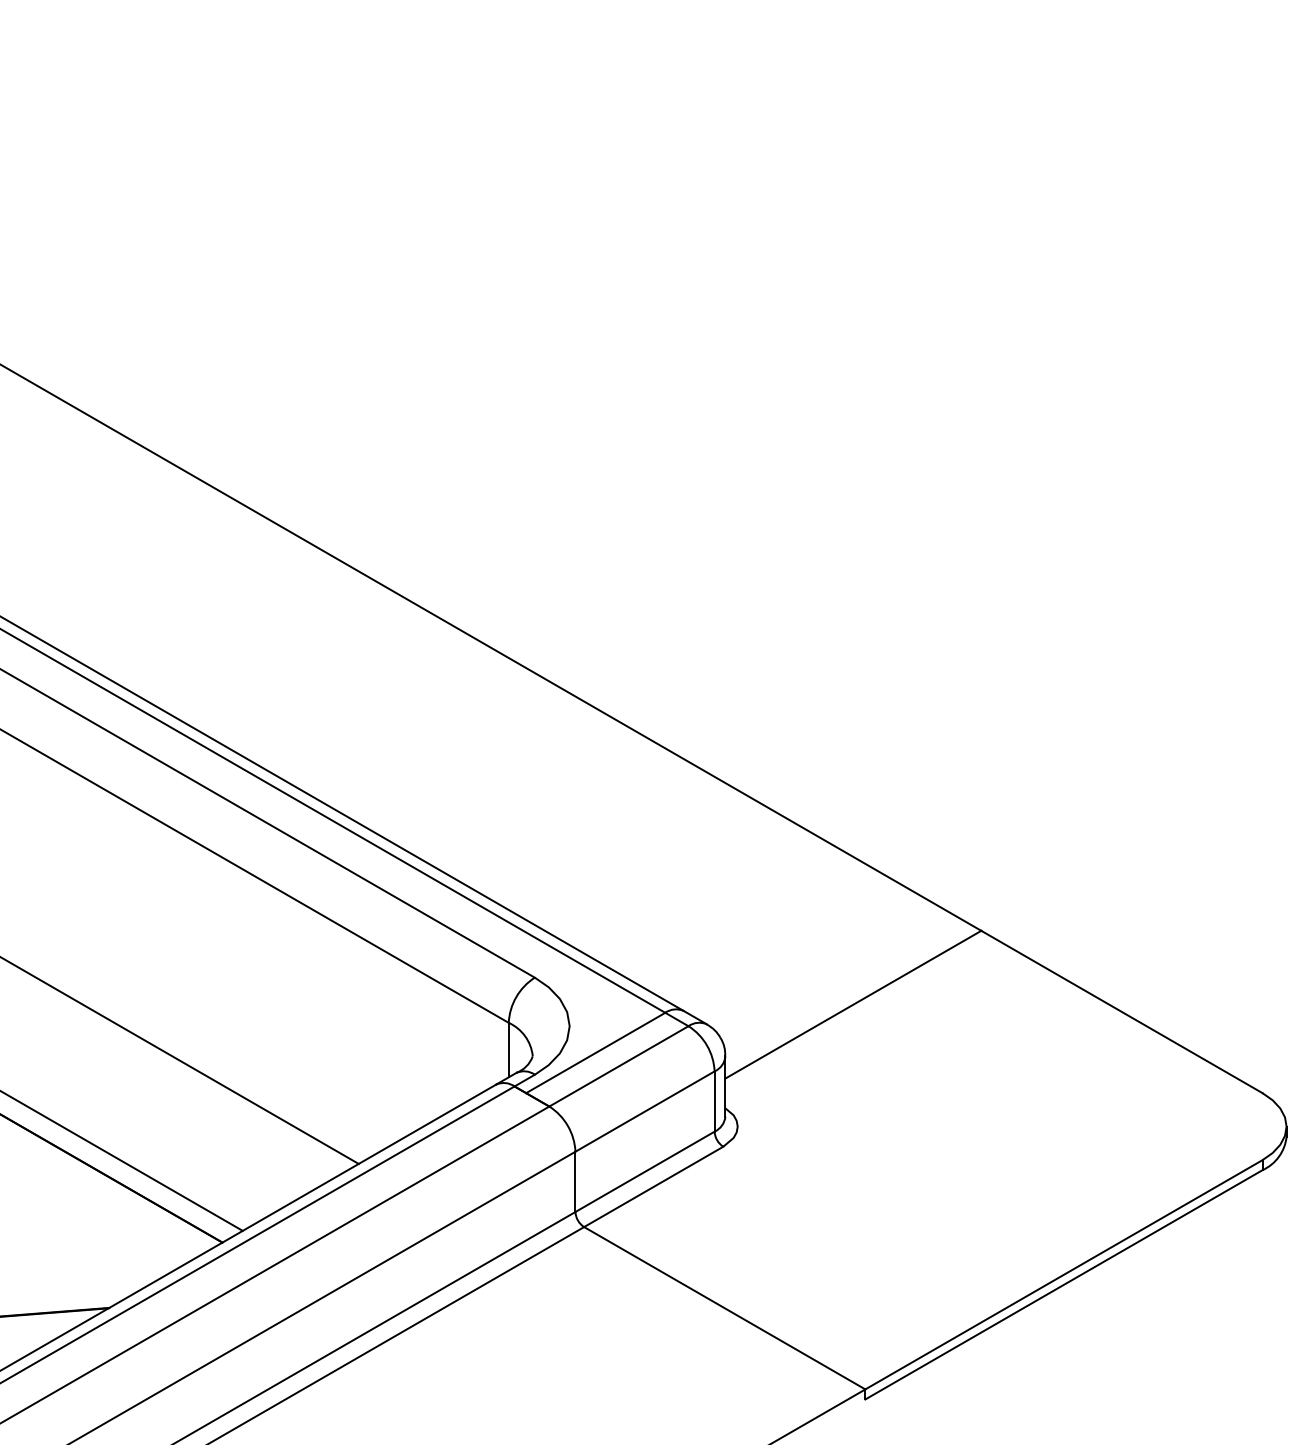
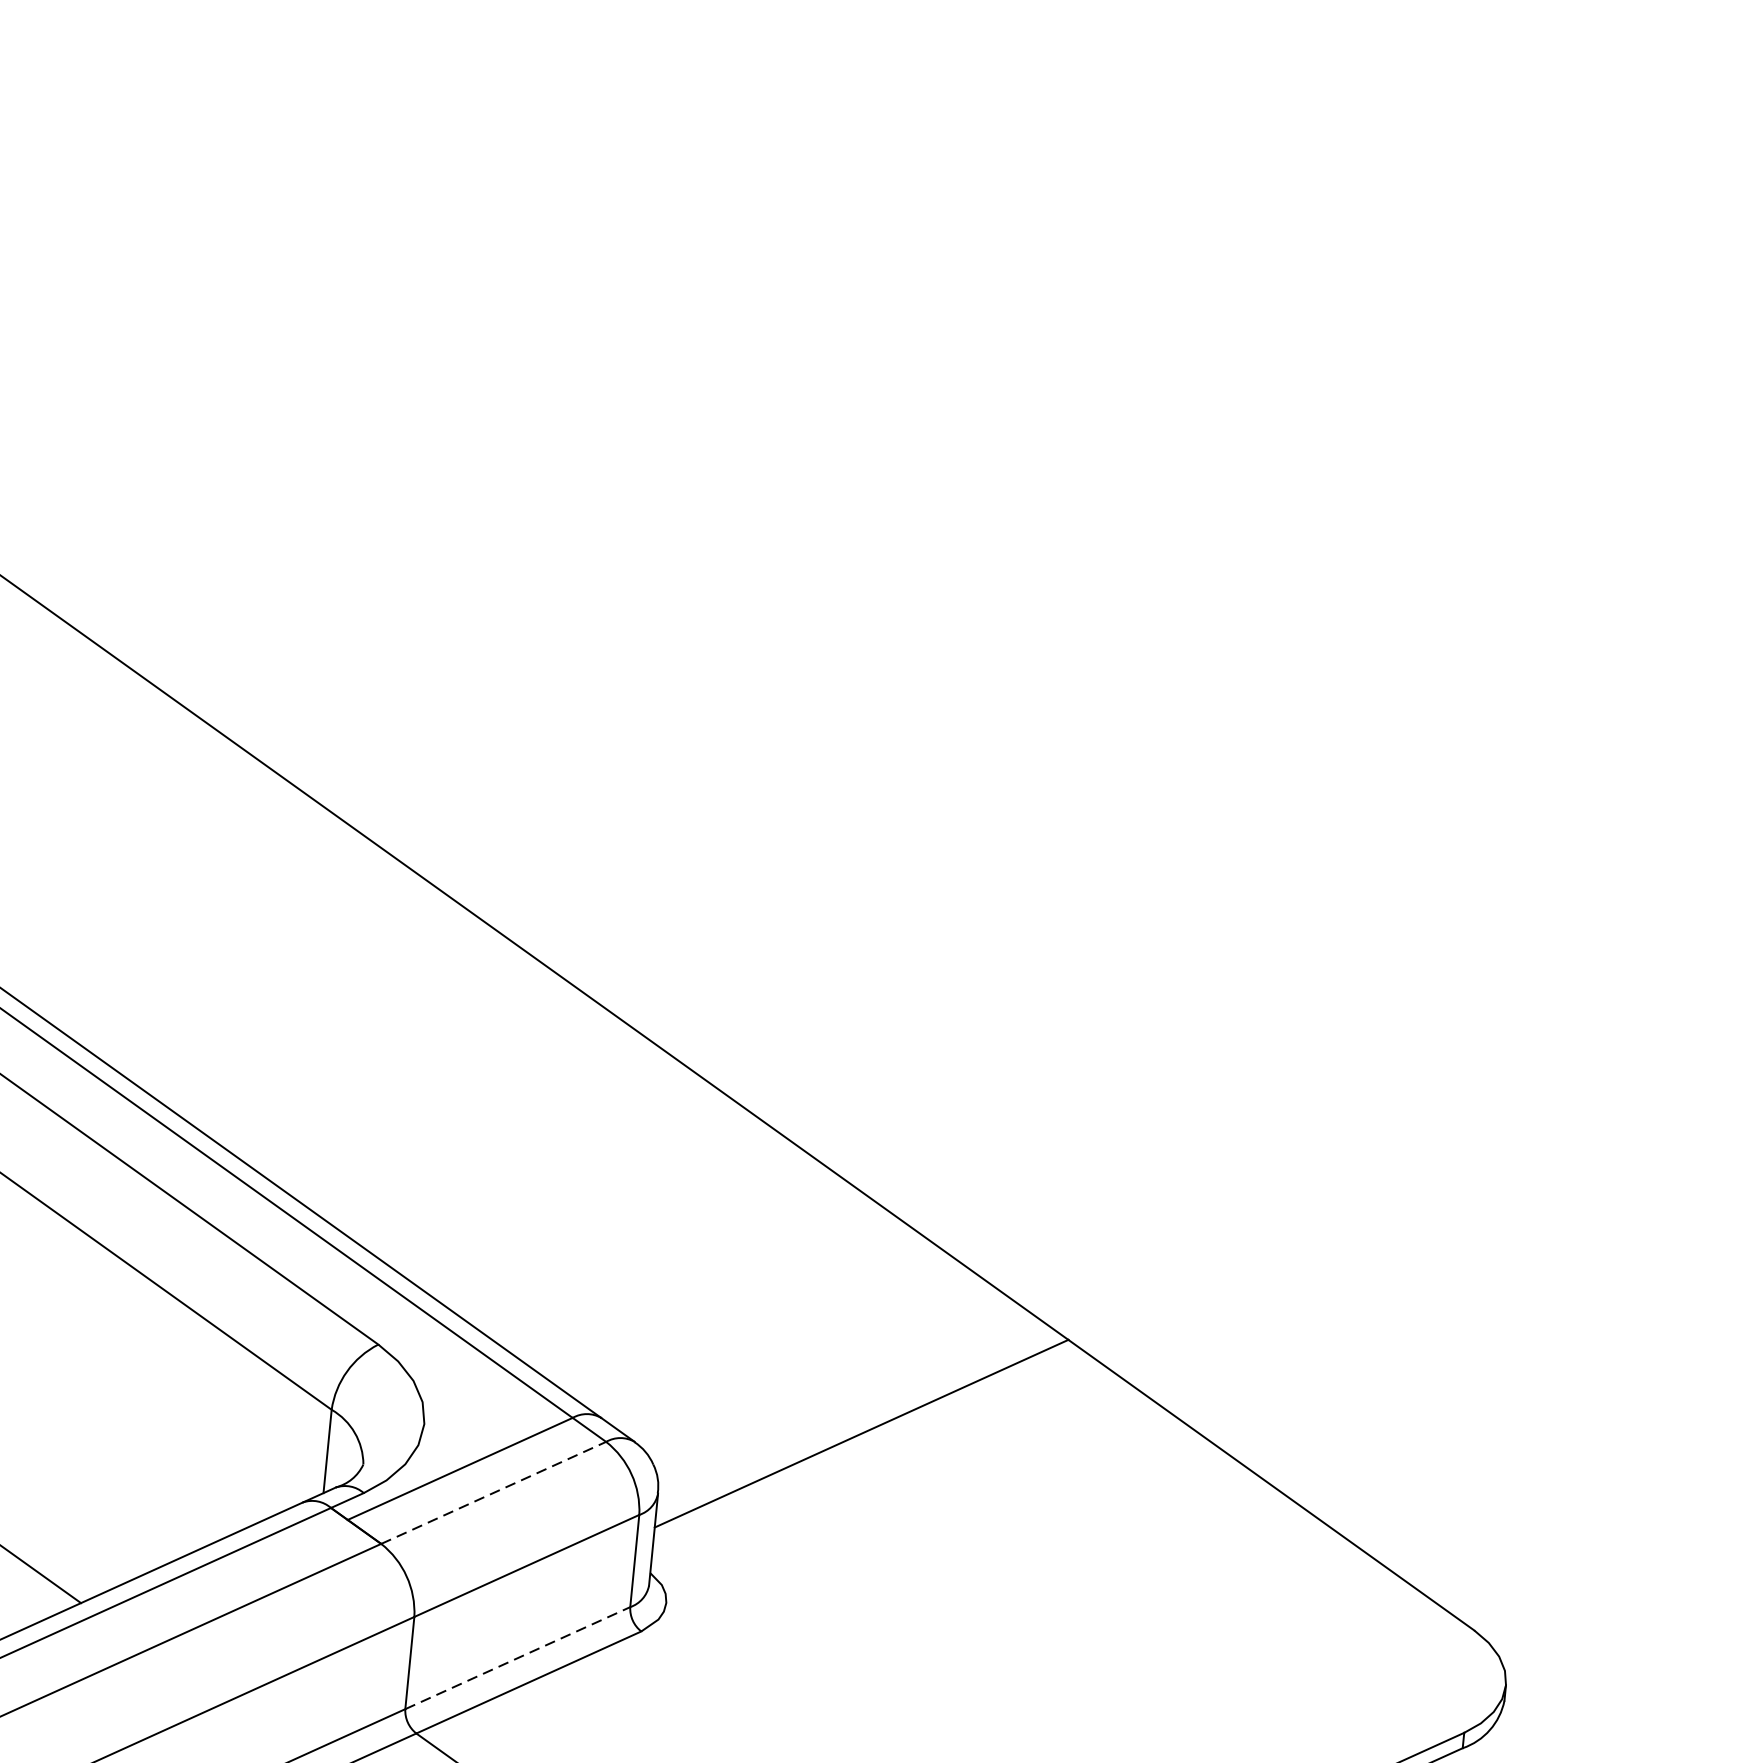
line: (619, 1066) -> (494, 1493), solid -> dashed
line: (645, 1171) -> (518, 1657), solid -> dashed

